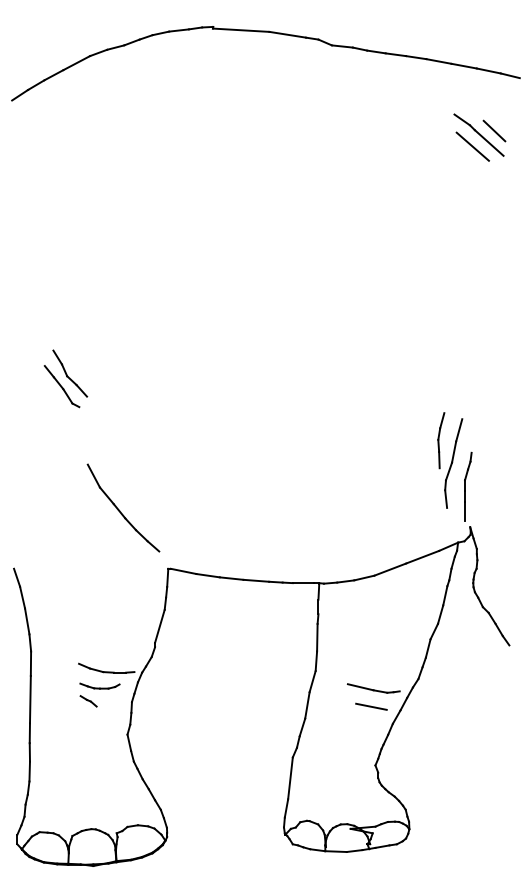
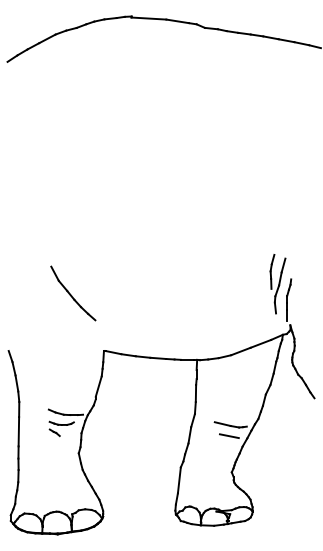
part: (478, 137) -> (295, 84), removed
part: (65, 378) -> (40, 233), removed
part: (123, 508) -> (73, 293), moved

